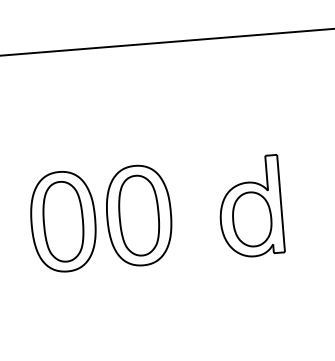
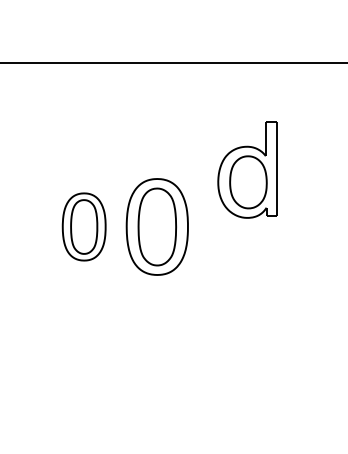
part: (250, 206) -> (247, 169), moved
part: (62, 221) -> (83, 226), size x0.7

